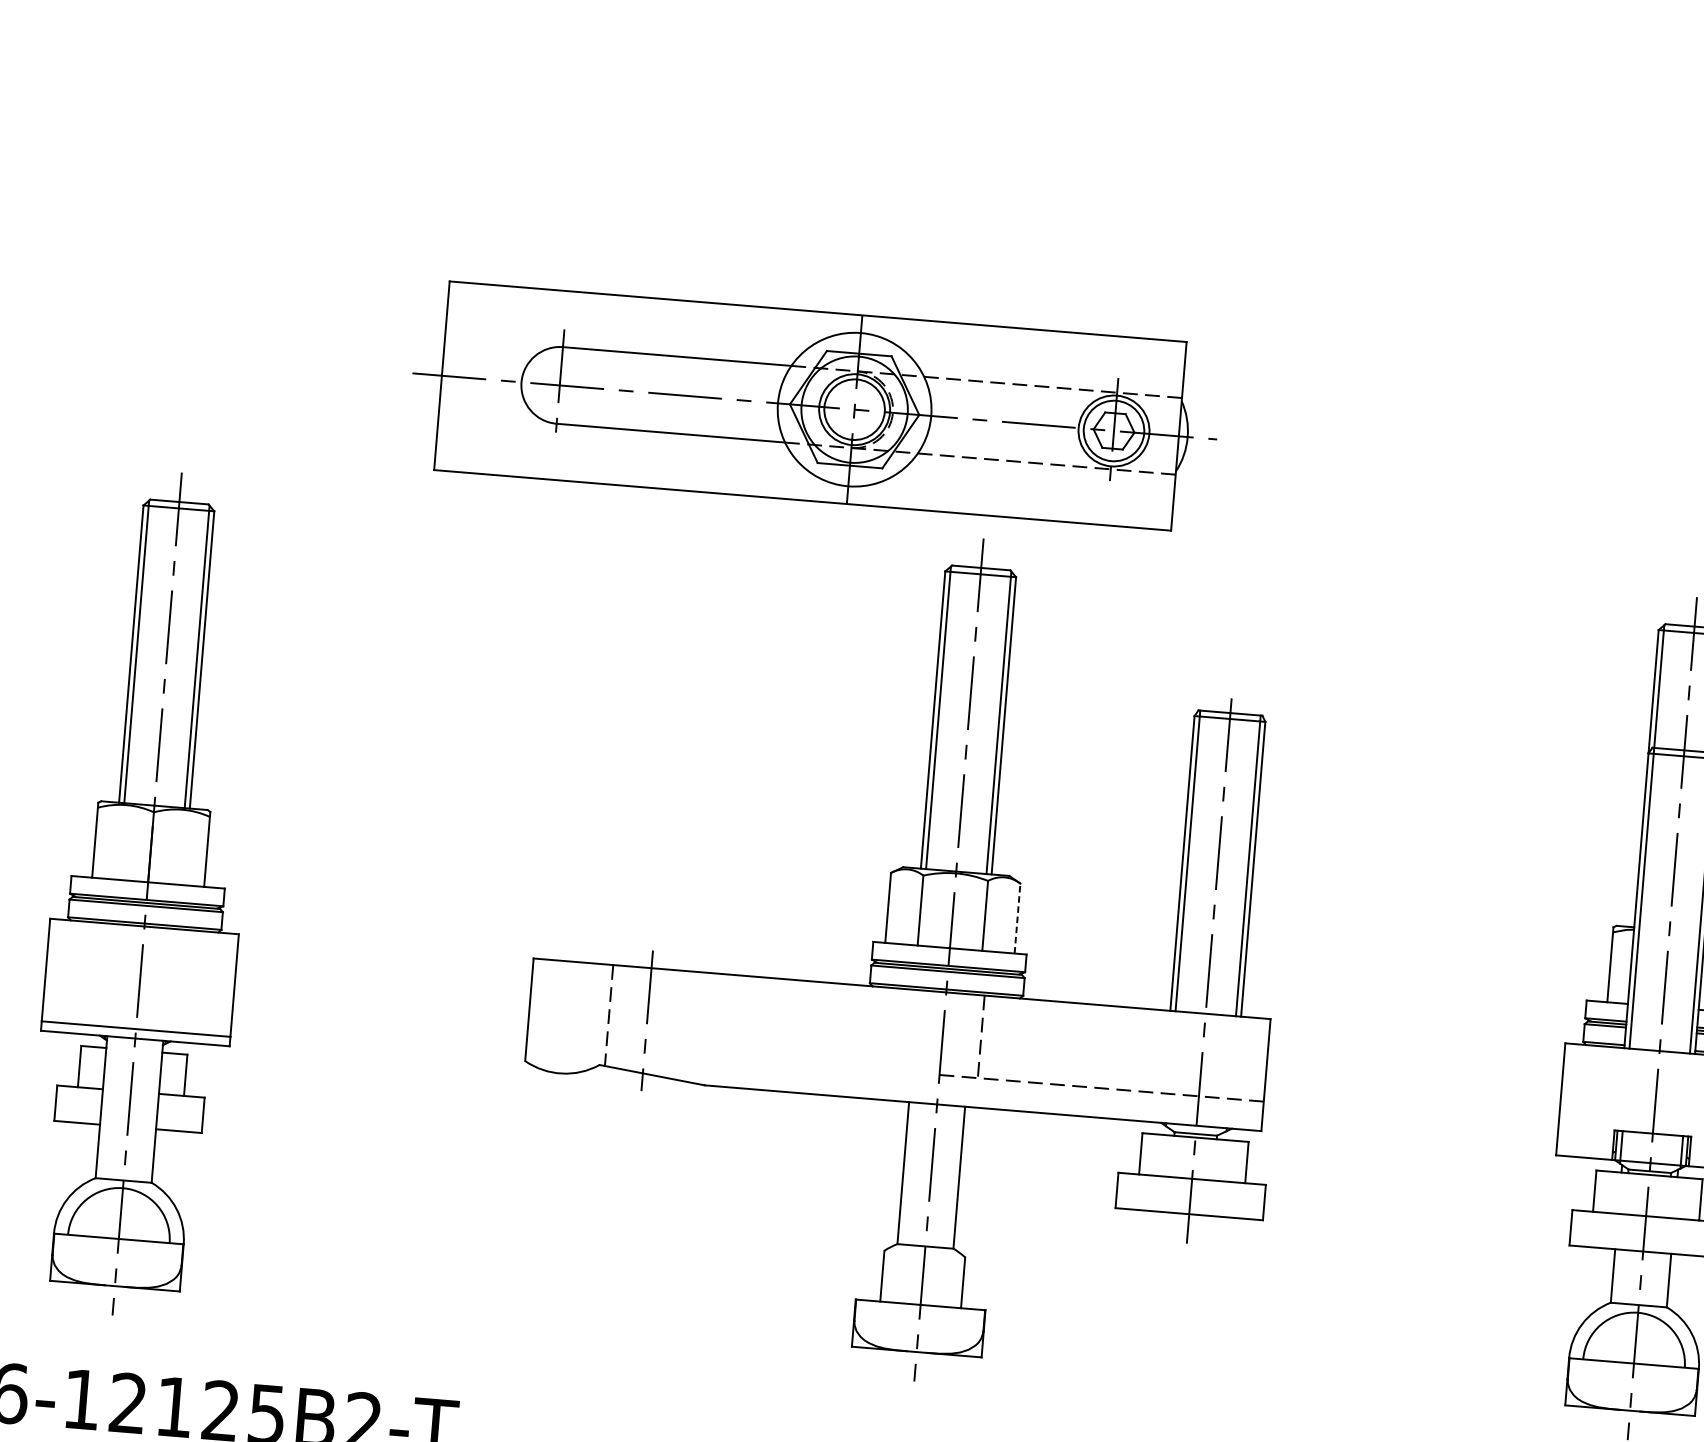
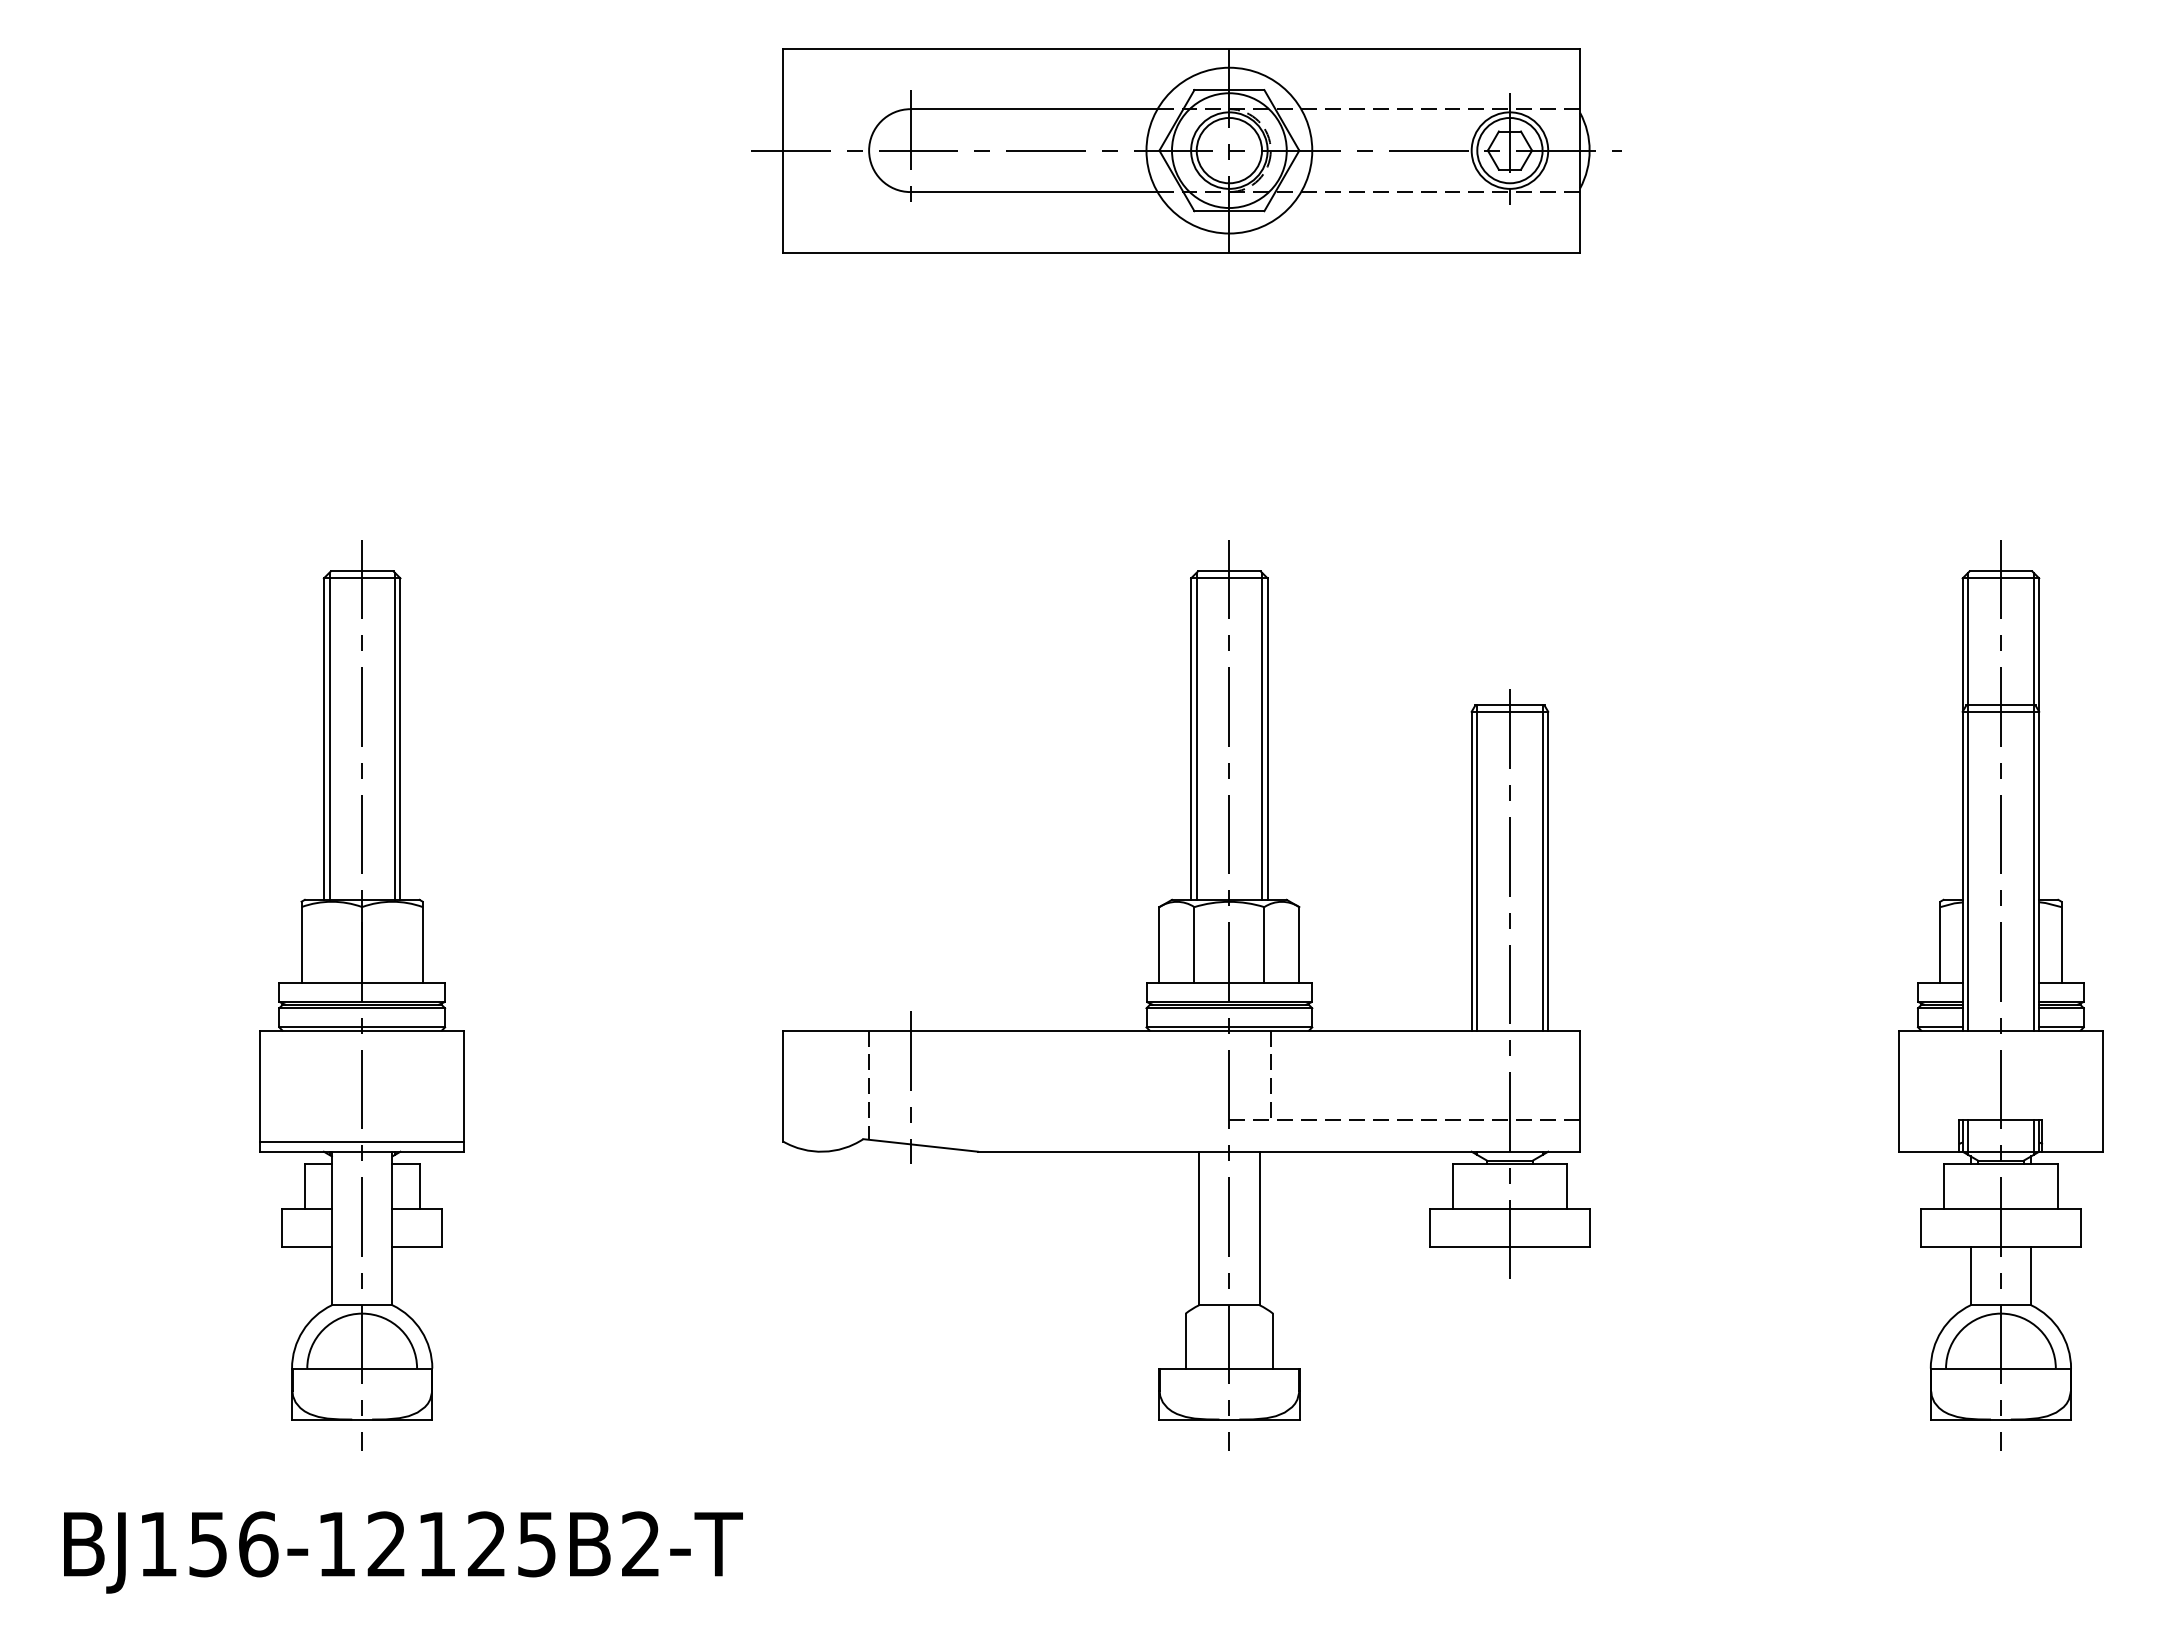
part: (814, 406) -> (1186, 150), moved
line: (1017, 918) -> (1299, 944), dashed -> solid

